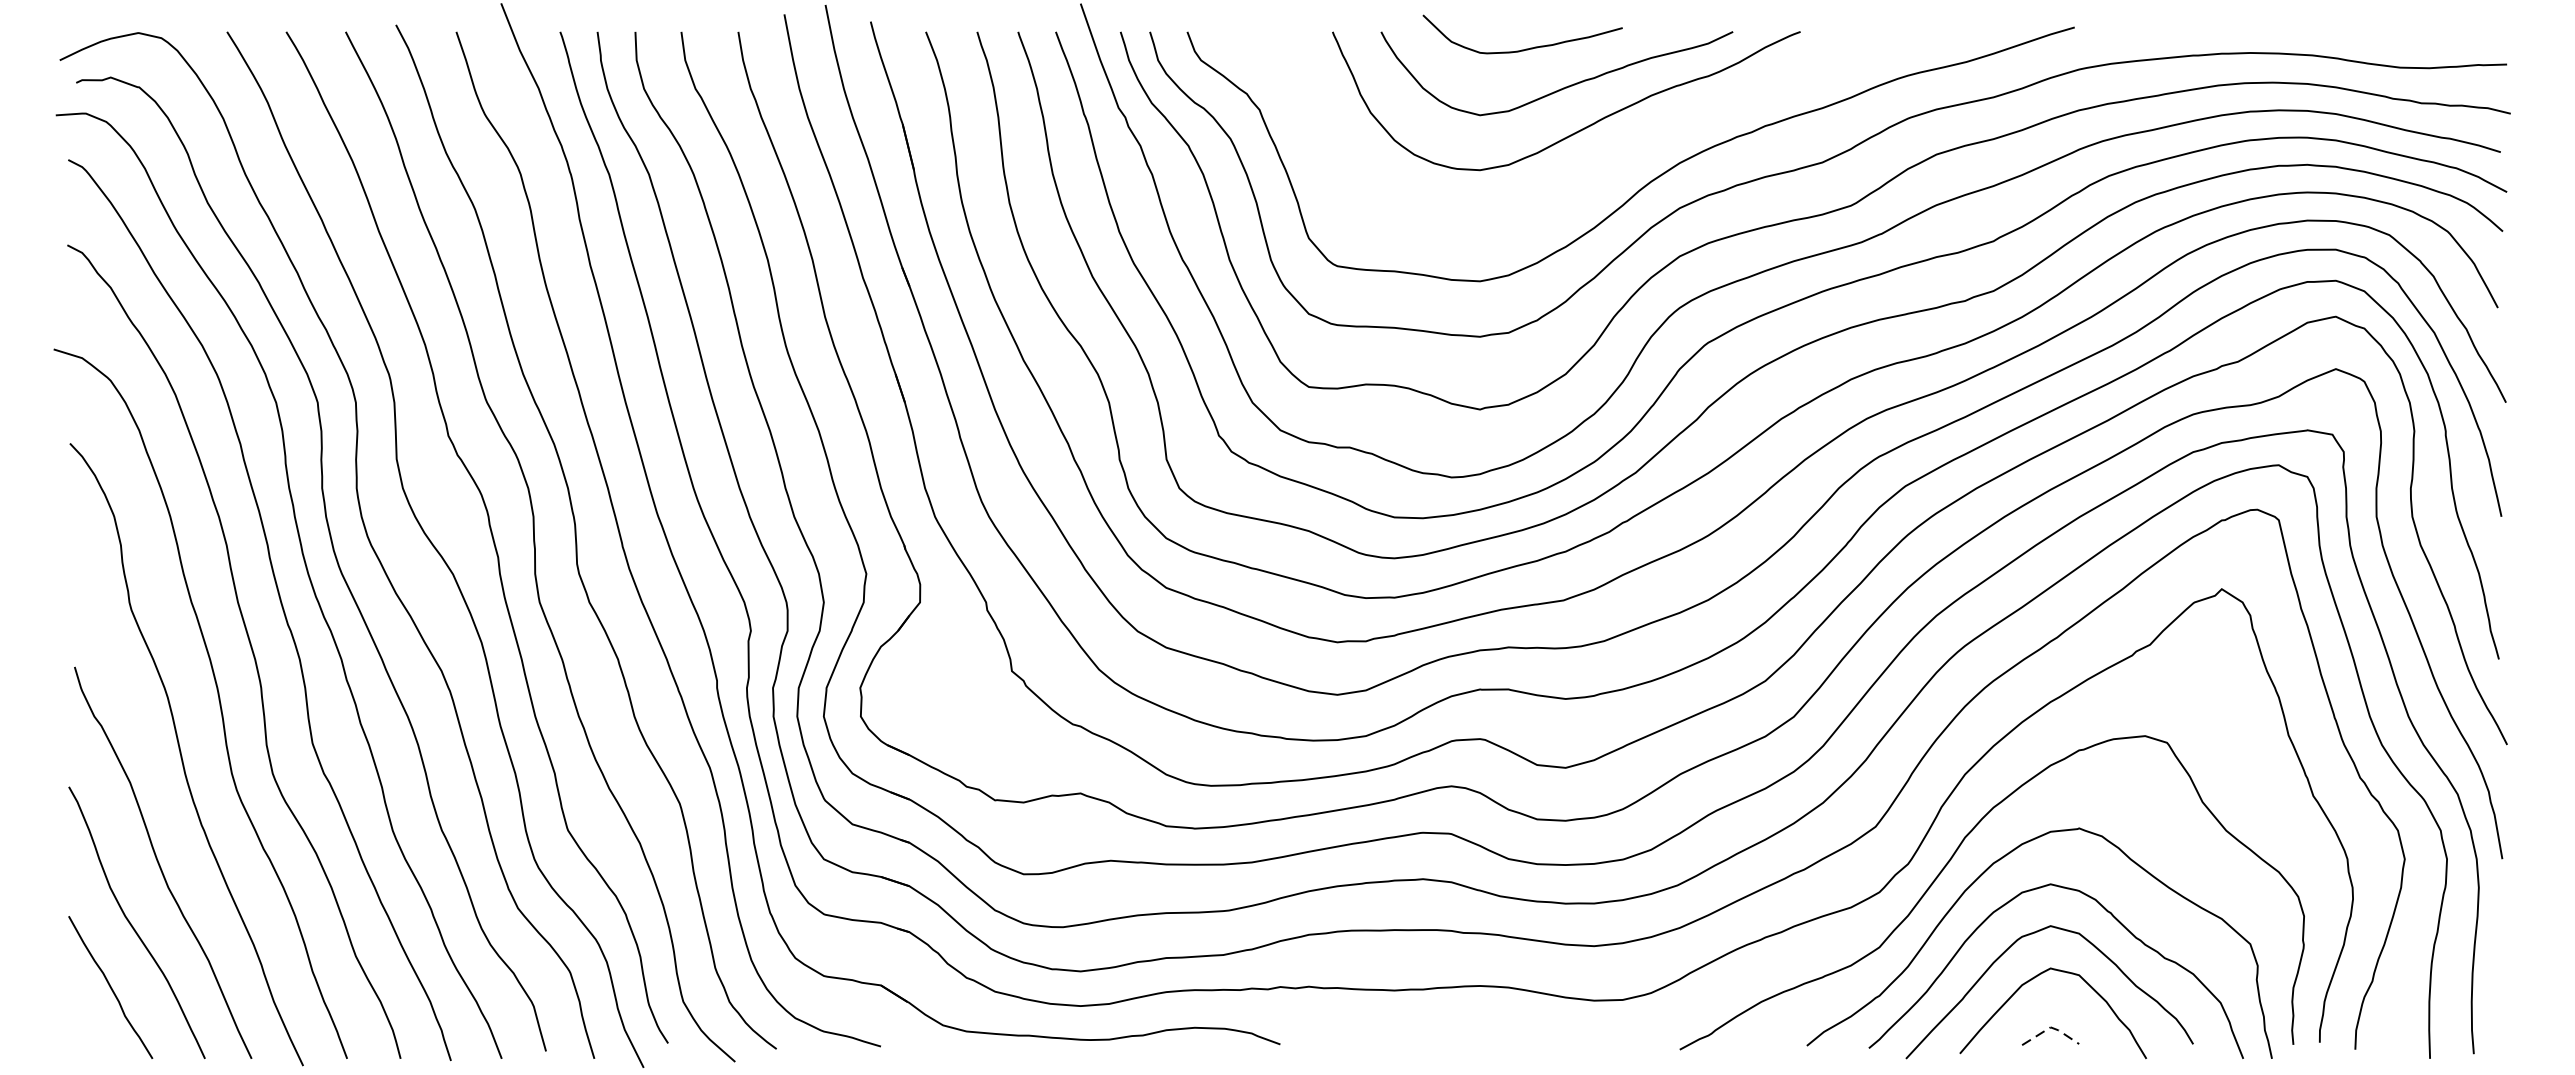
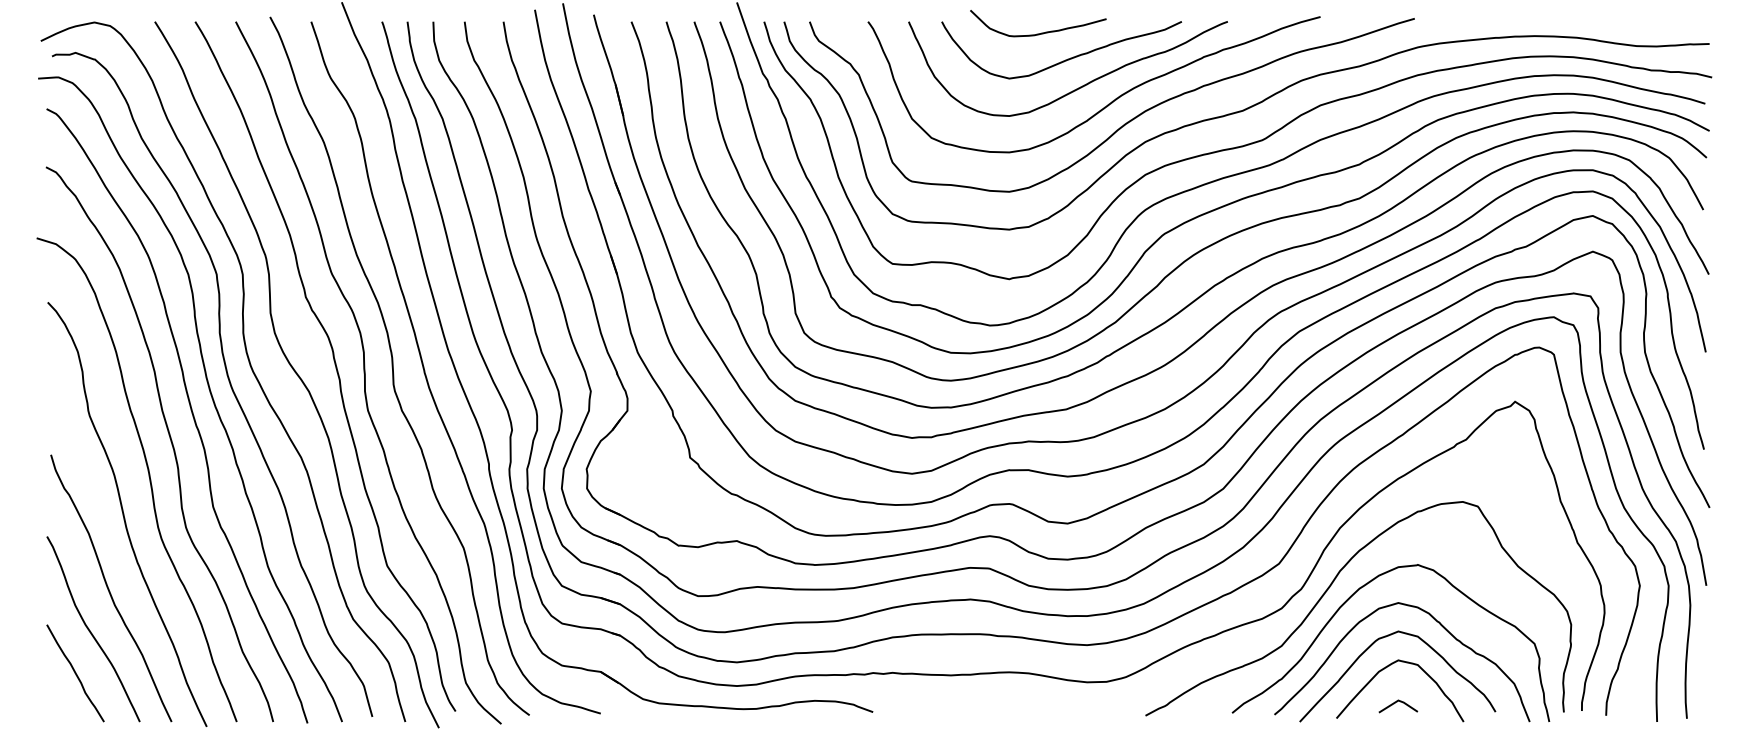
curve: (1625, 151) -> (1108, 103), added
line: (2050, 1027) -> (1398, 700), dashed -> solid

